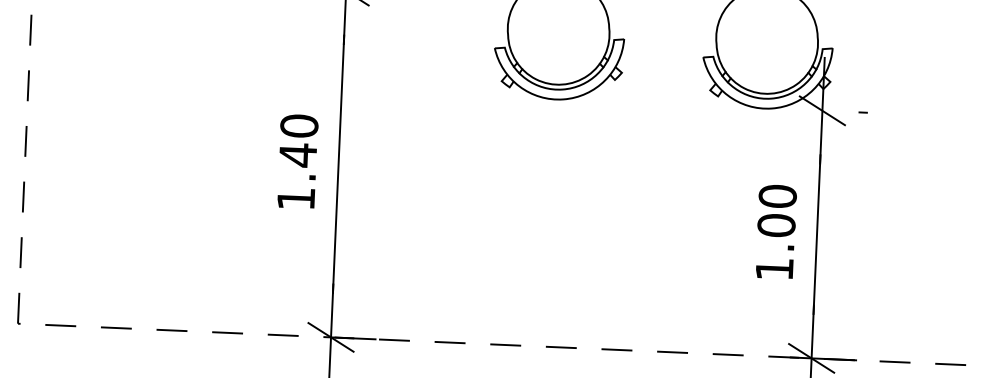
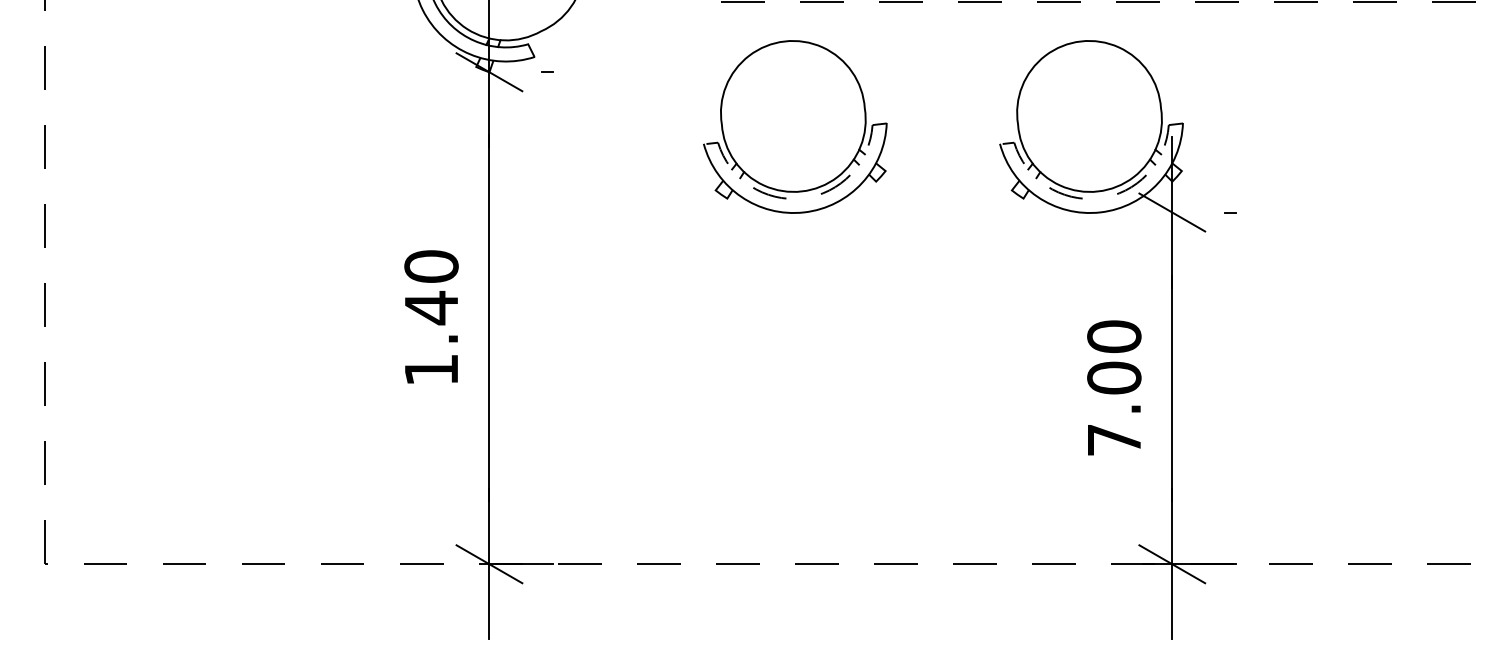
line: (562, 89) -> (802, 198), solid -> dashed
line: (770, 98) -> (1098, 198), solid -> dashed
text: (774, 269) -> (1114, 440), 1.00 -> 7.00

